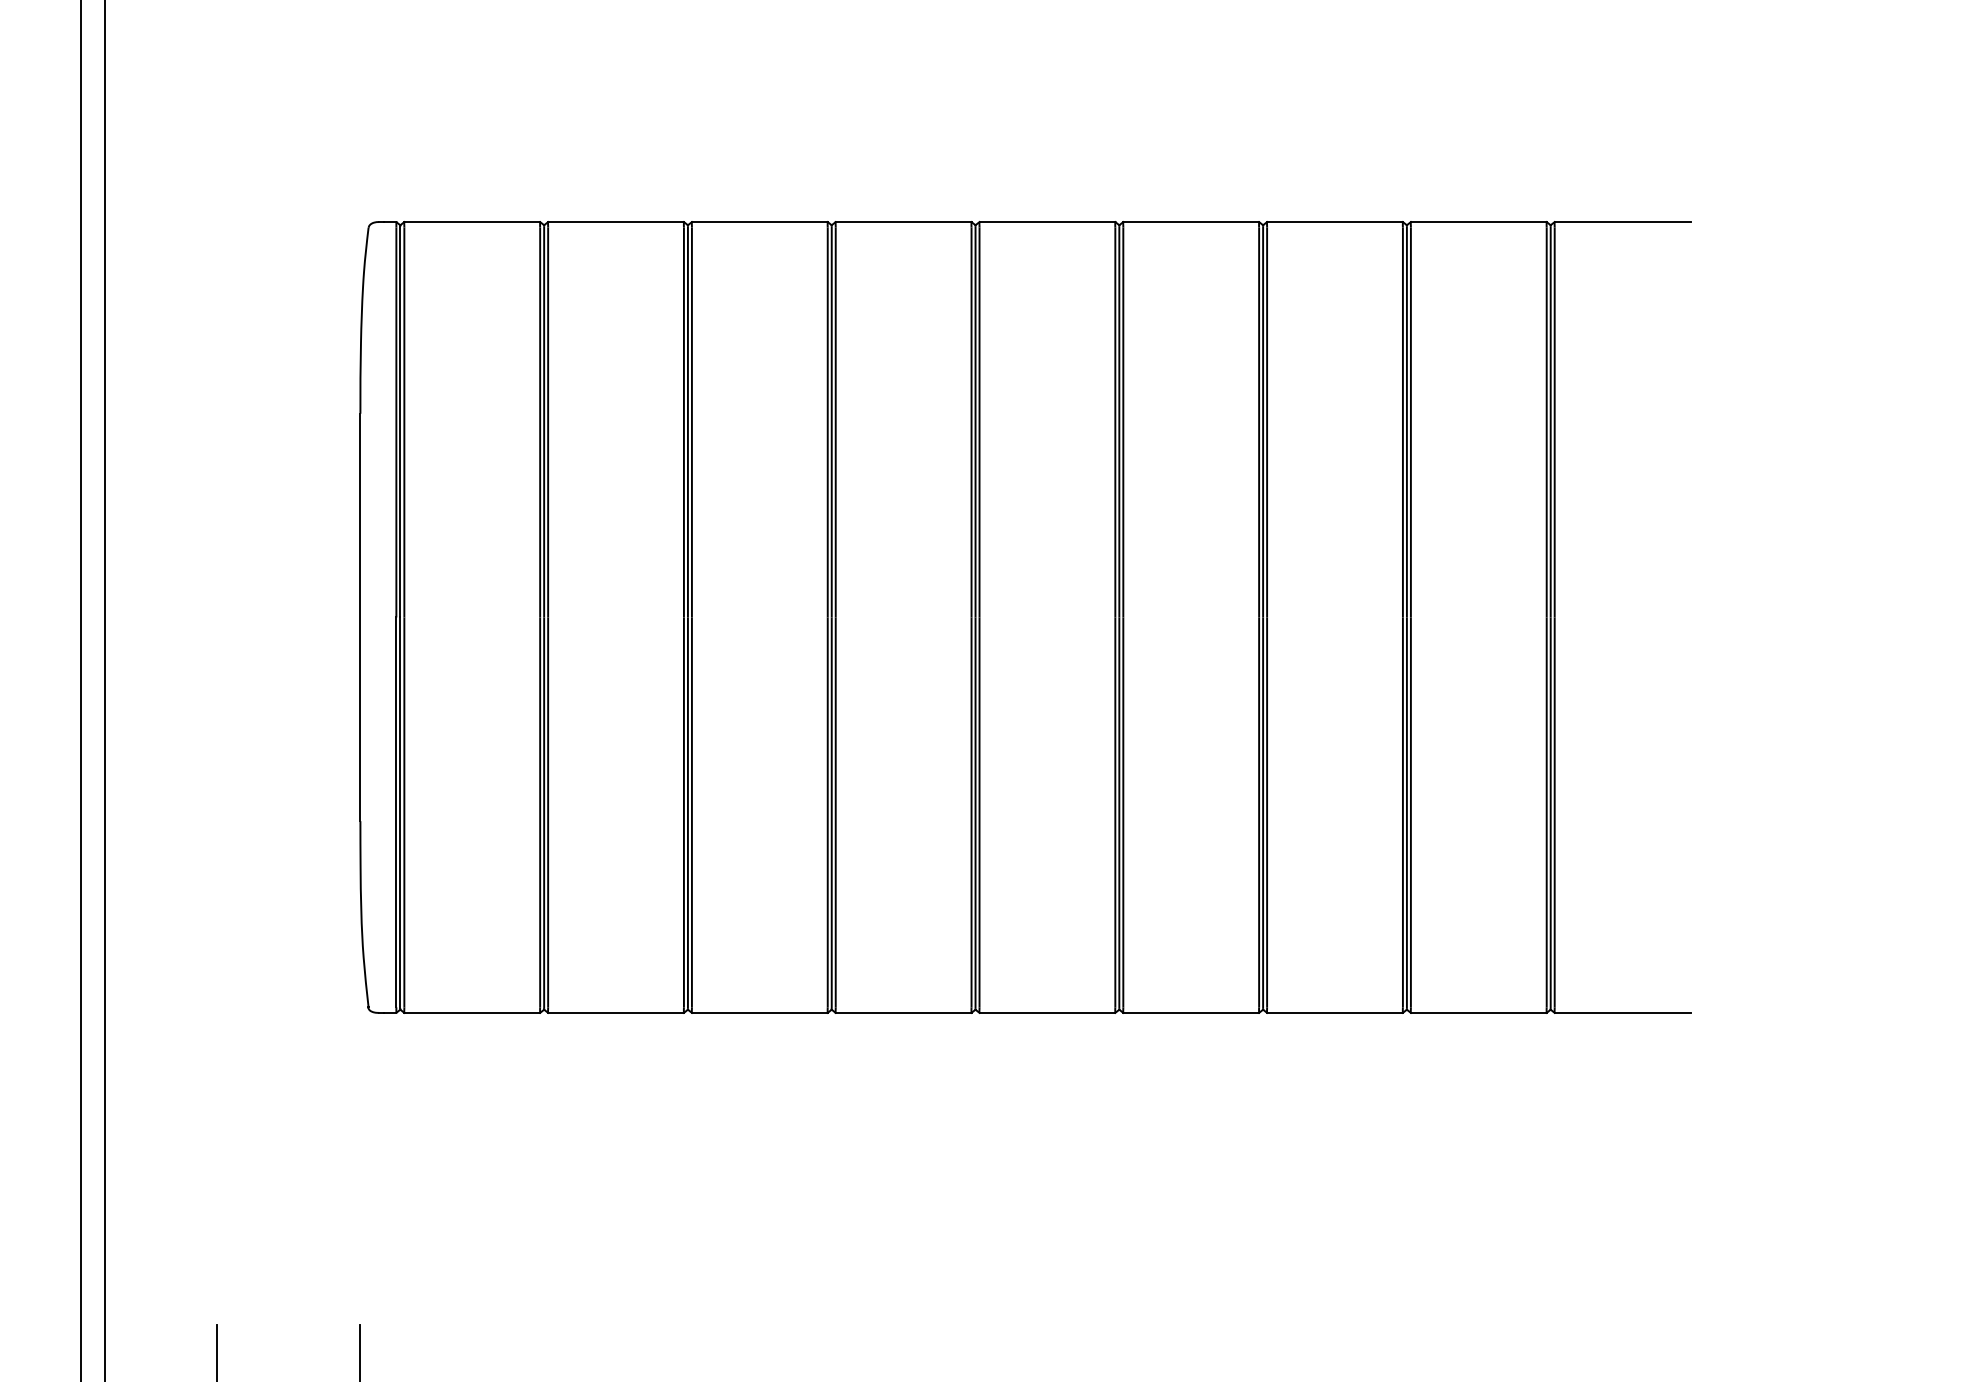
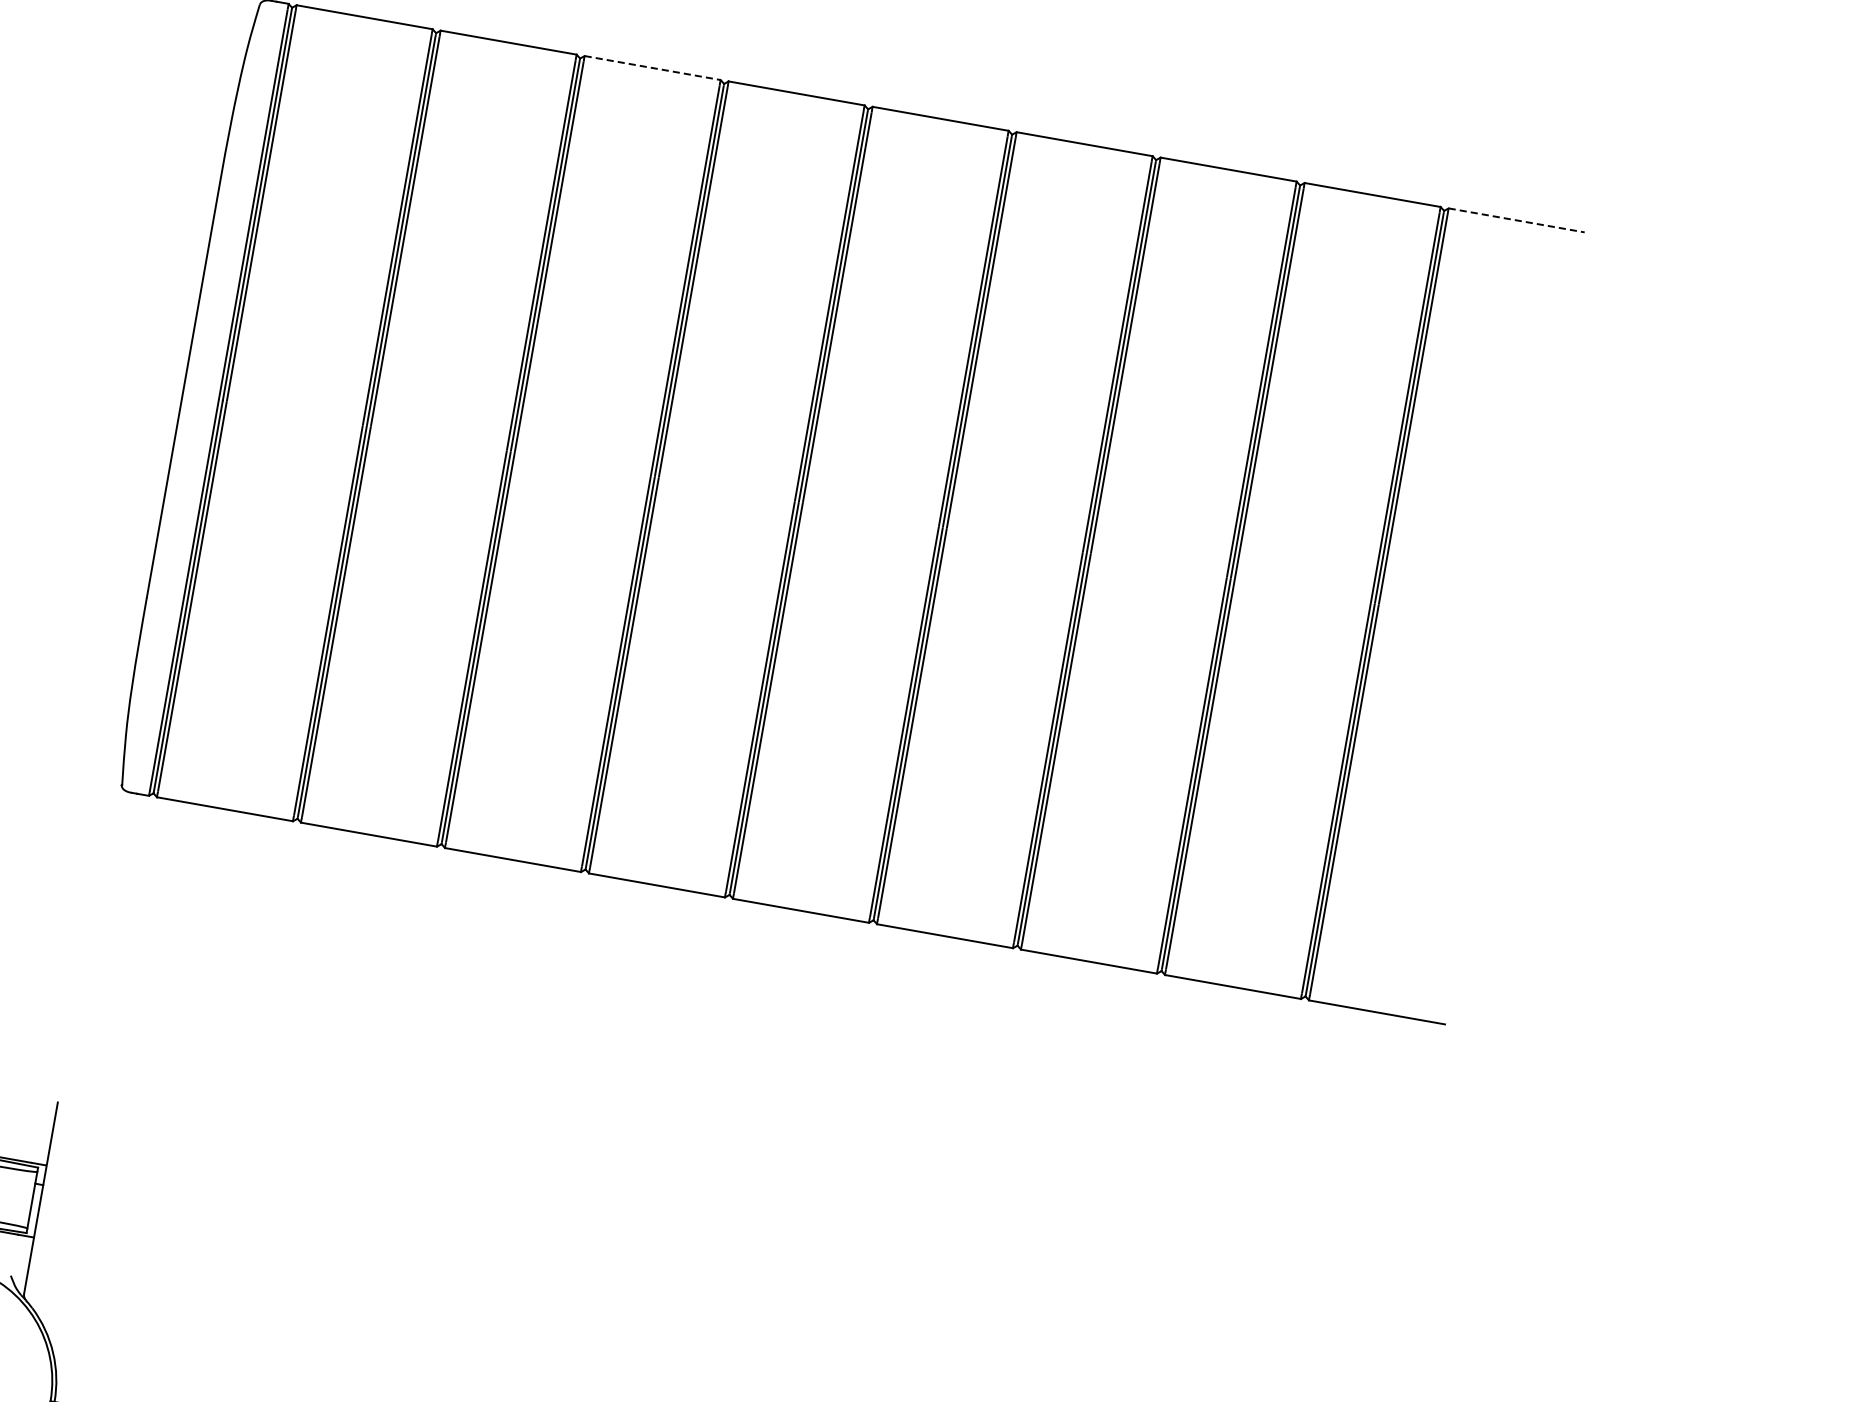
line: (759, 222) -> (652, 68), solid -> dashed
line: (1622, 222) -> (1516, 220), solid -> dashed

